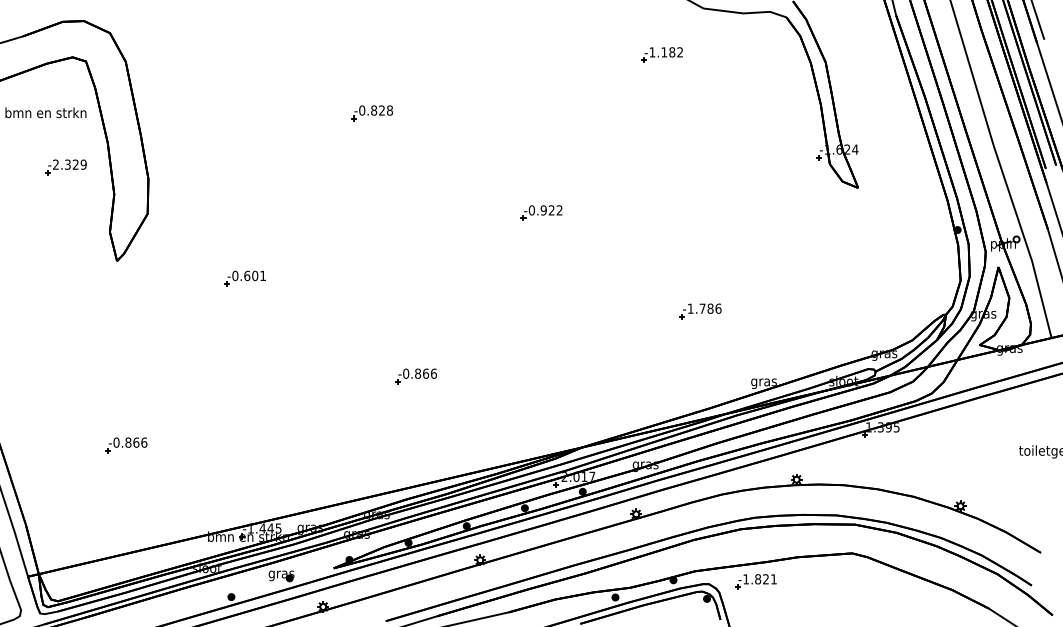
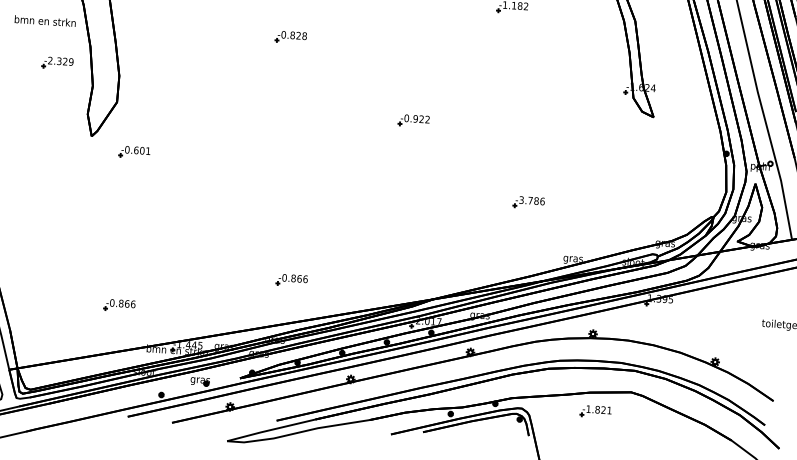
part: (244, 278) -> (134, 152), moved
text: (690, 308) -> (521, 199), -1.786 -> -3.786
part: (415, 376) -> (291, 280), moved
part: (126, 445) -> (119, 305), moved
part: (755, 581) -> (595, 411), moved

